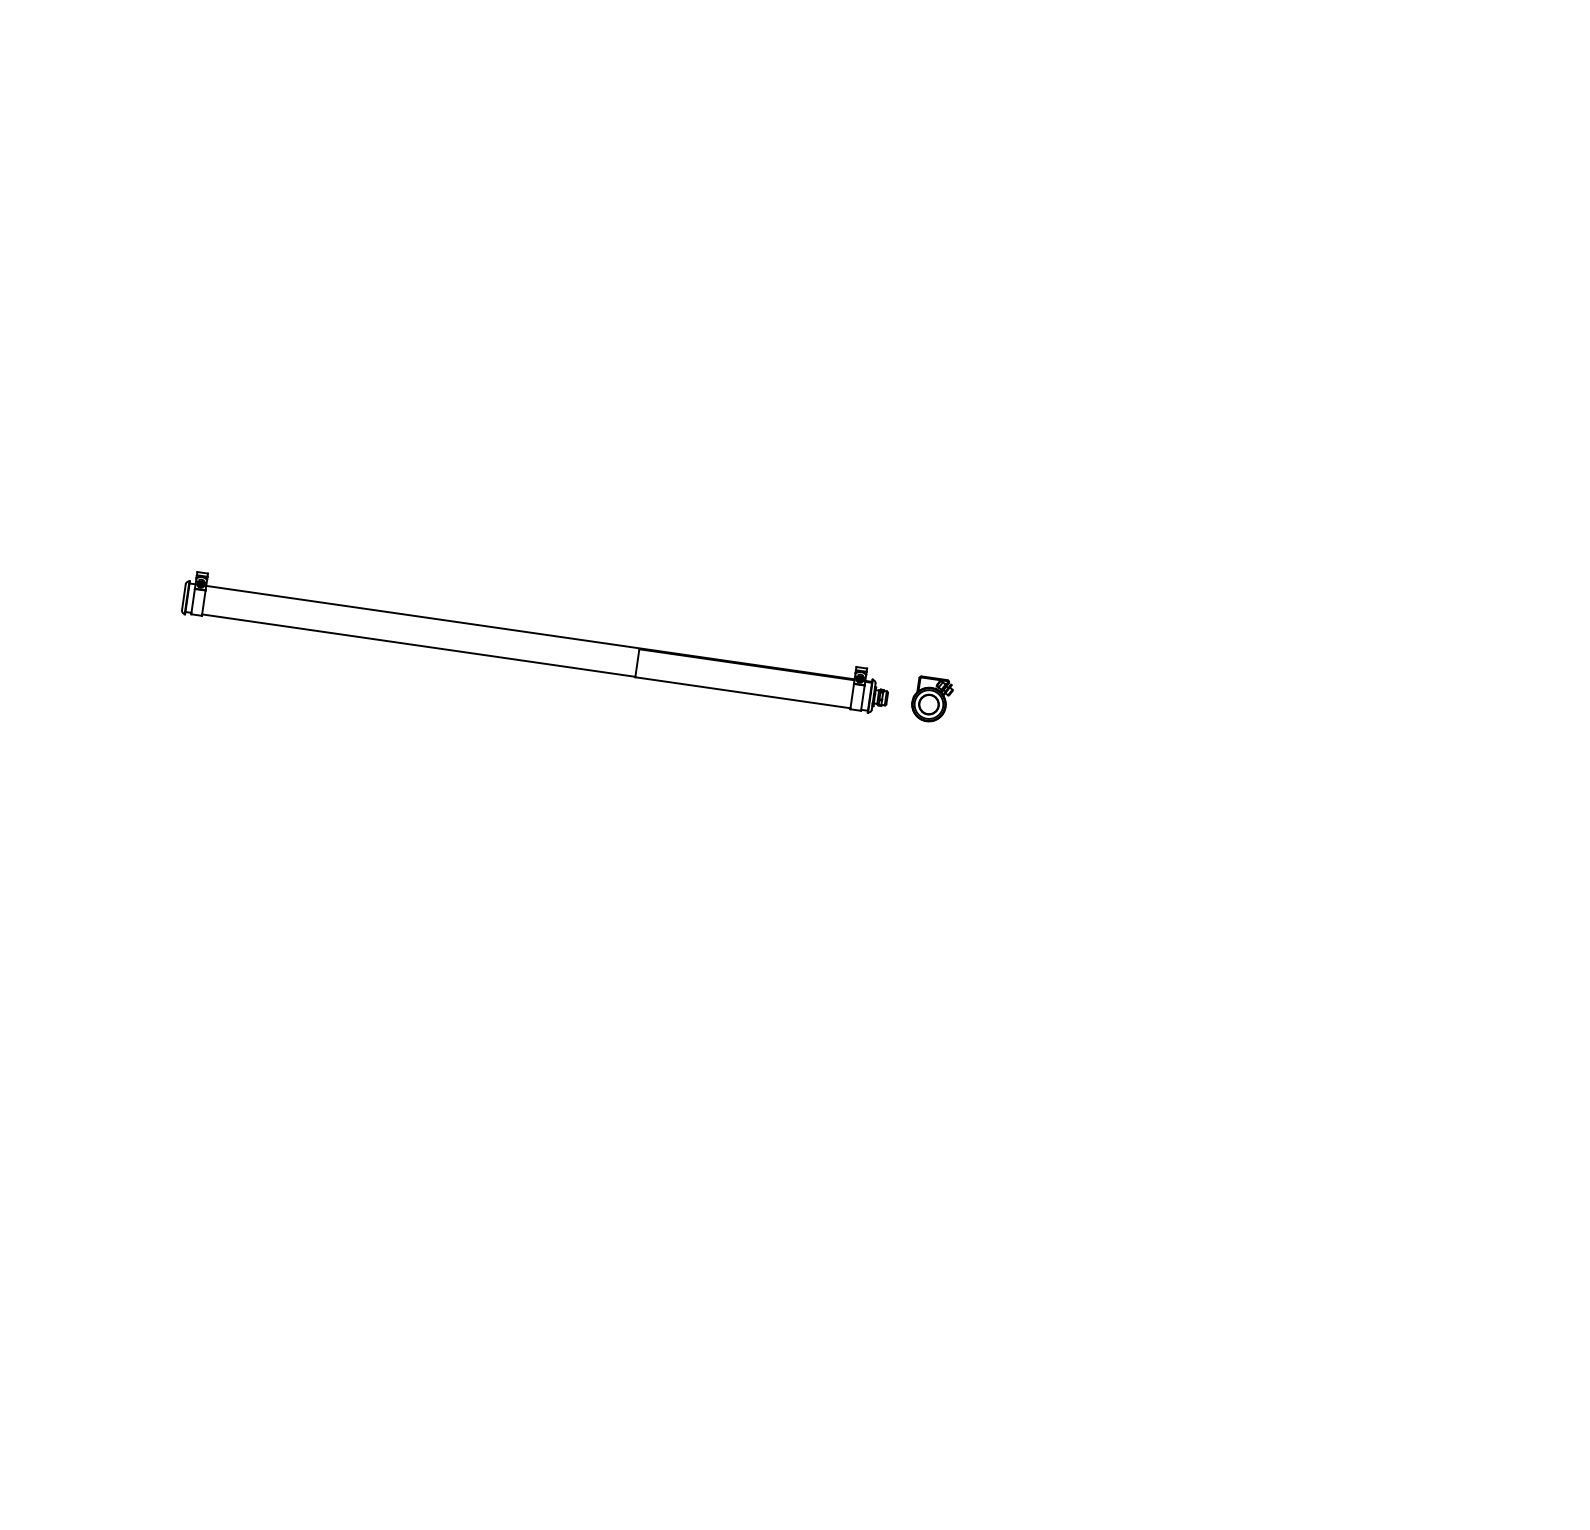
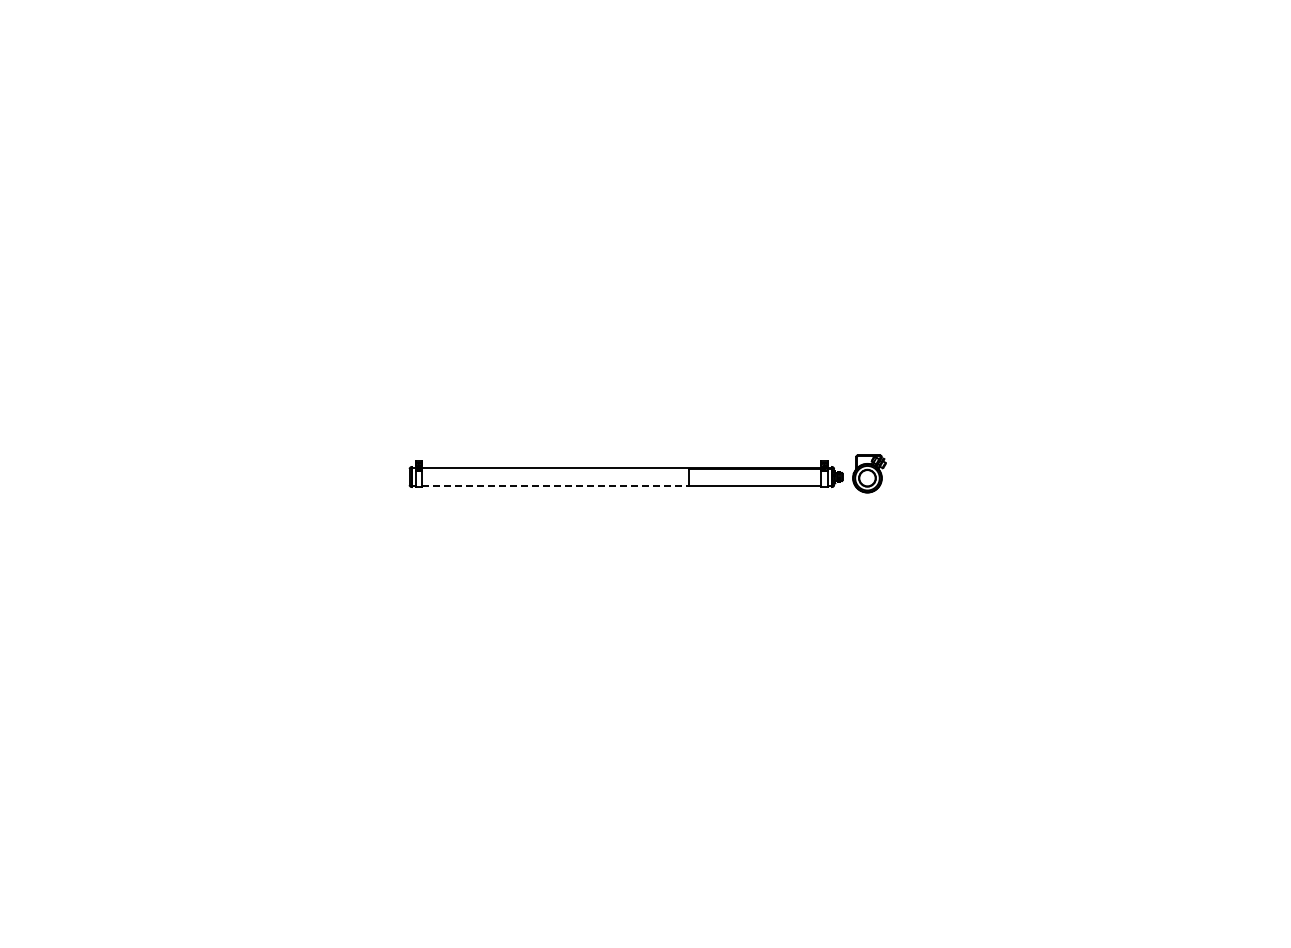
line: (418, 645) -> (555, 485), solid -> dashed
part: (931, 699) -> (869, 473), size x1.4

